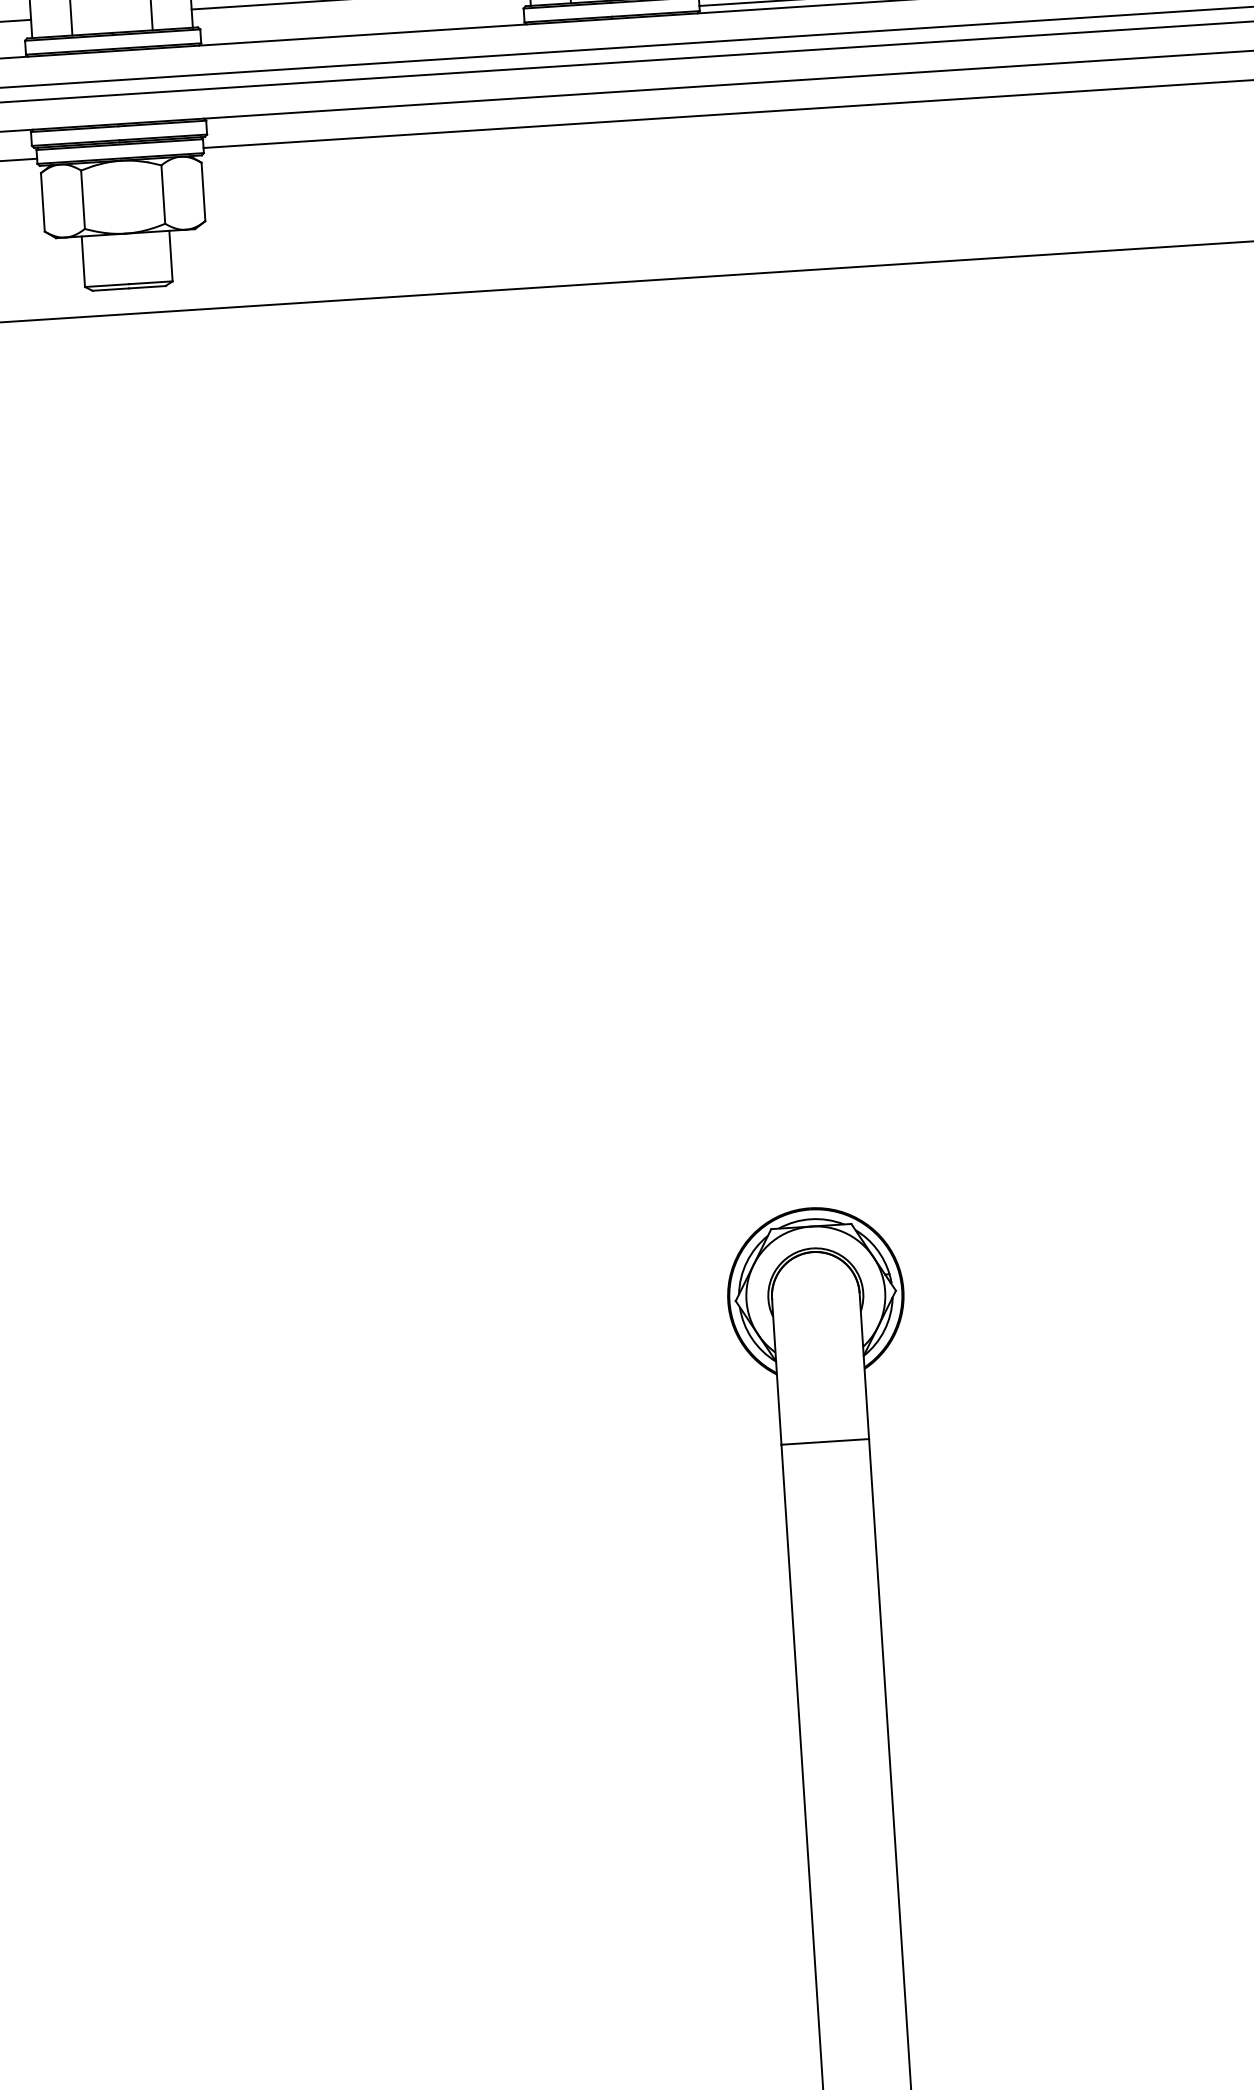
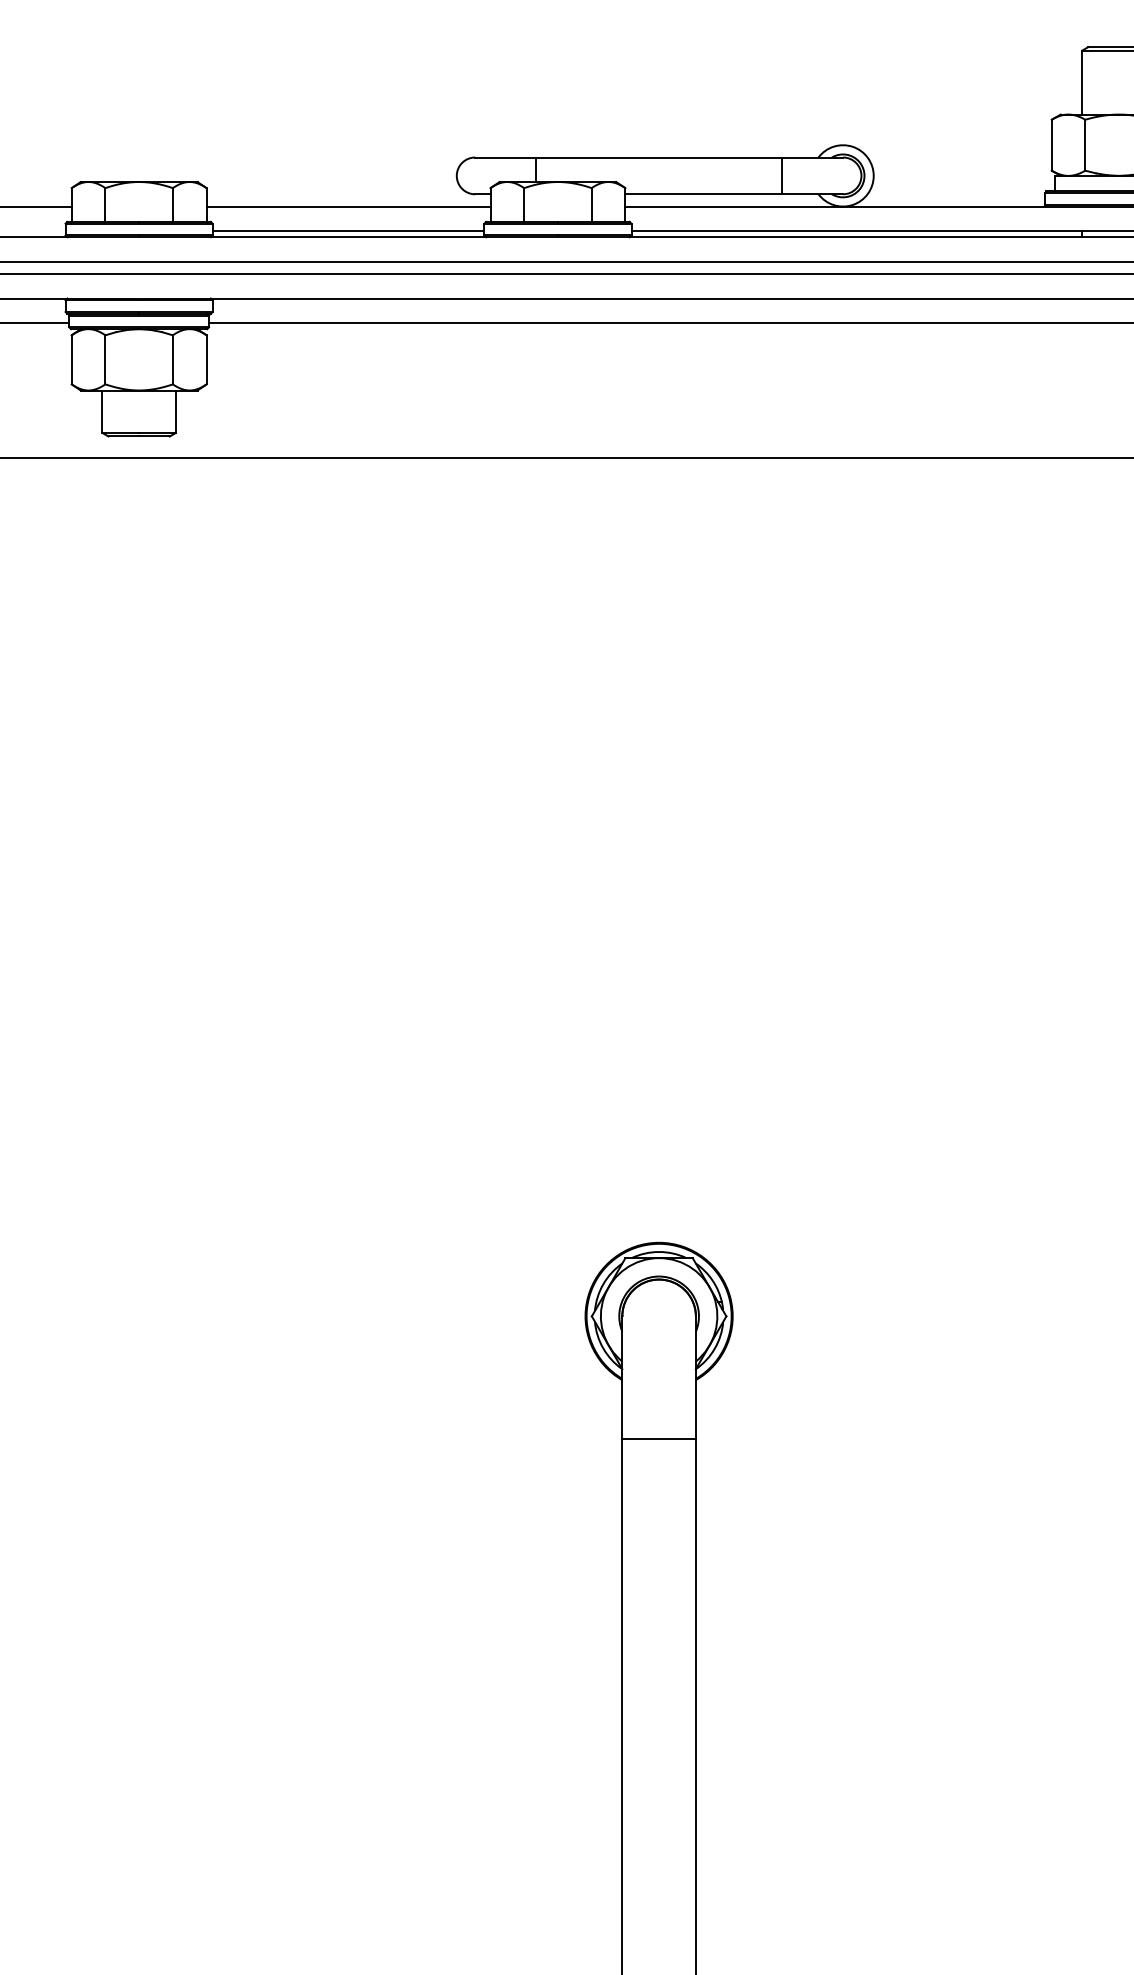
line: (362, 28) -> (348, 231), added

